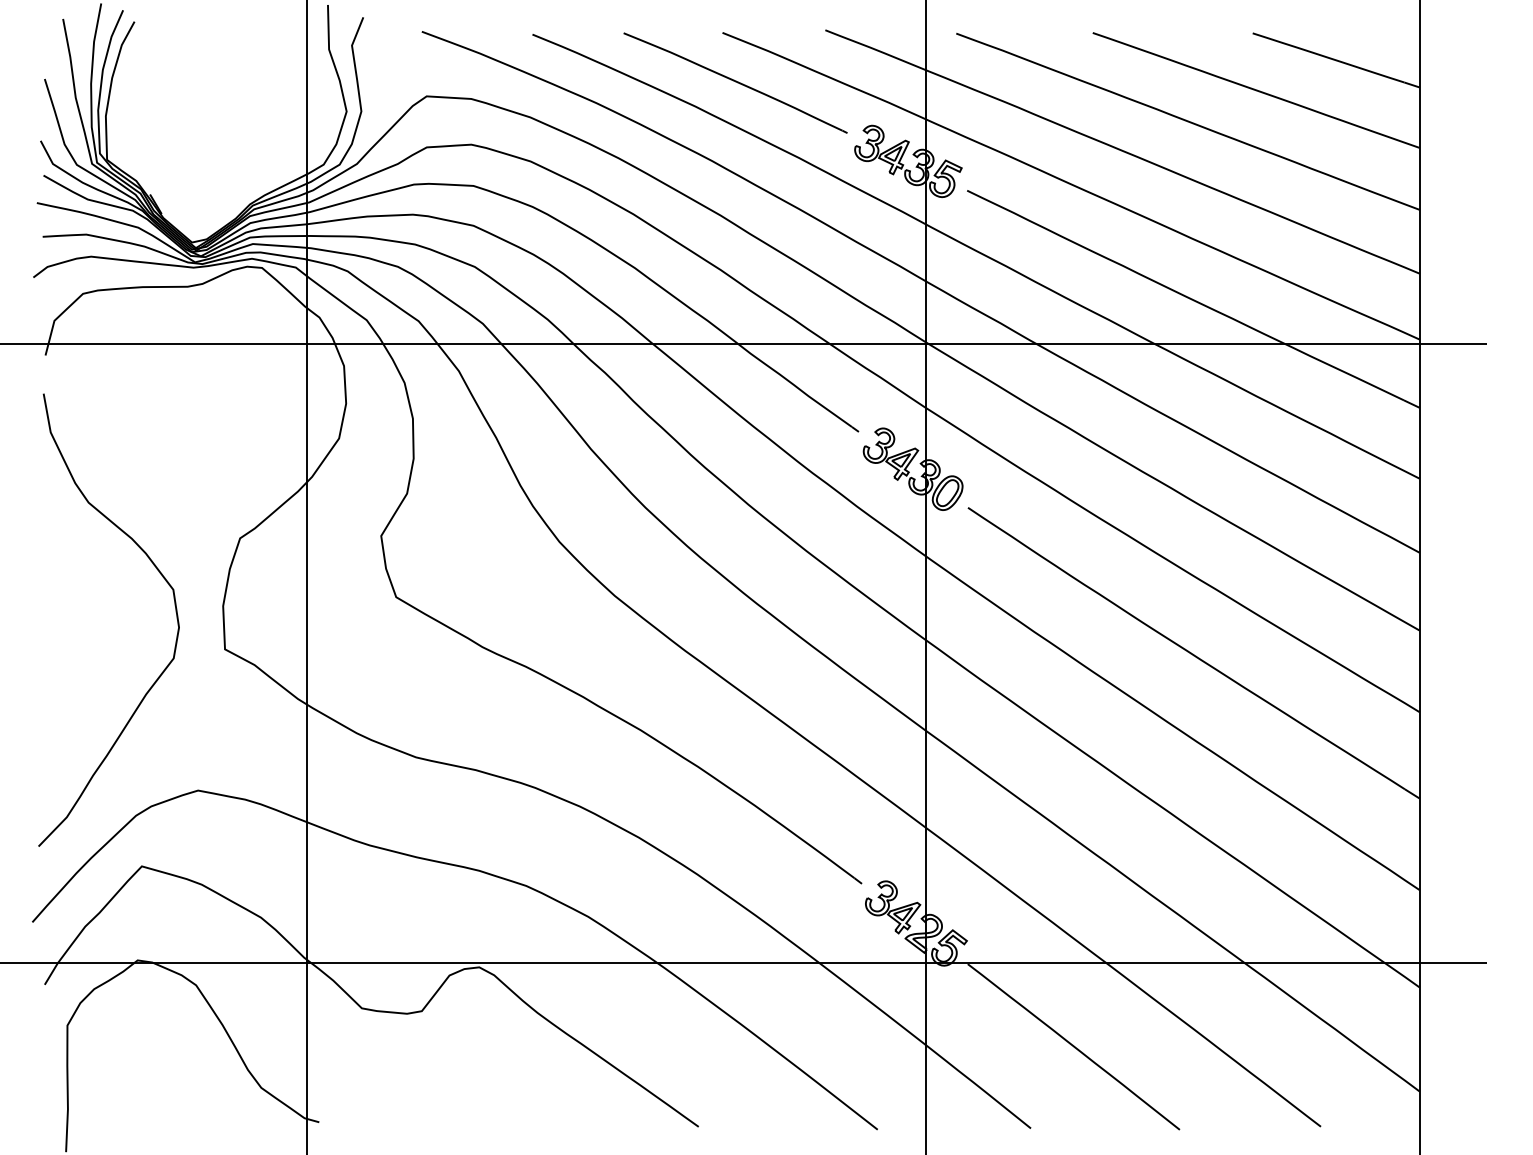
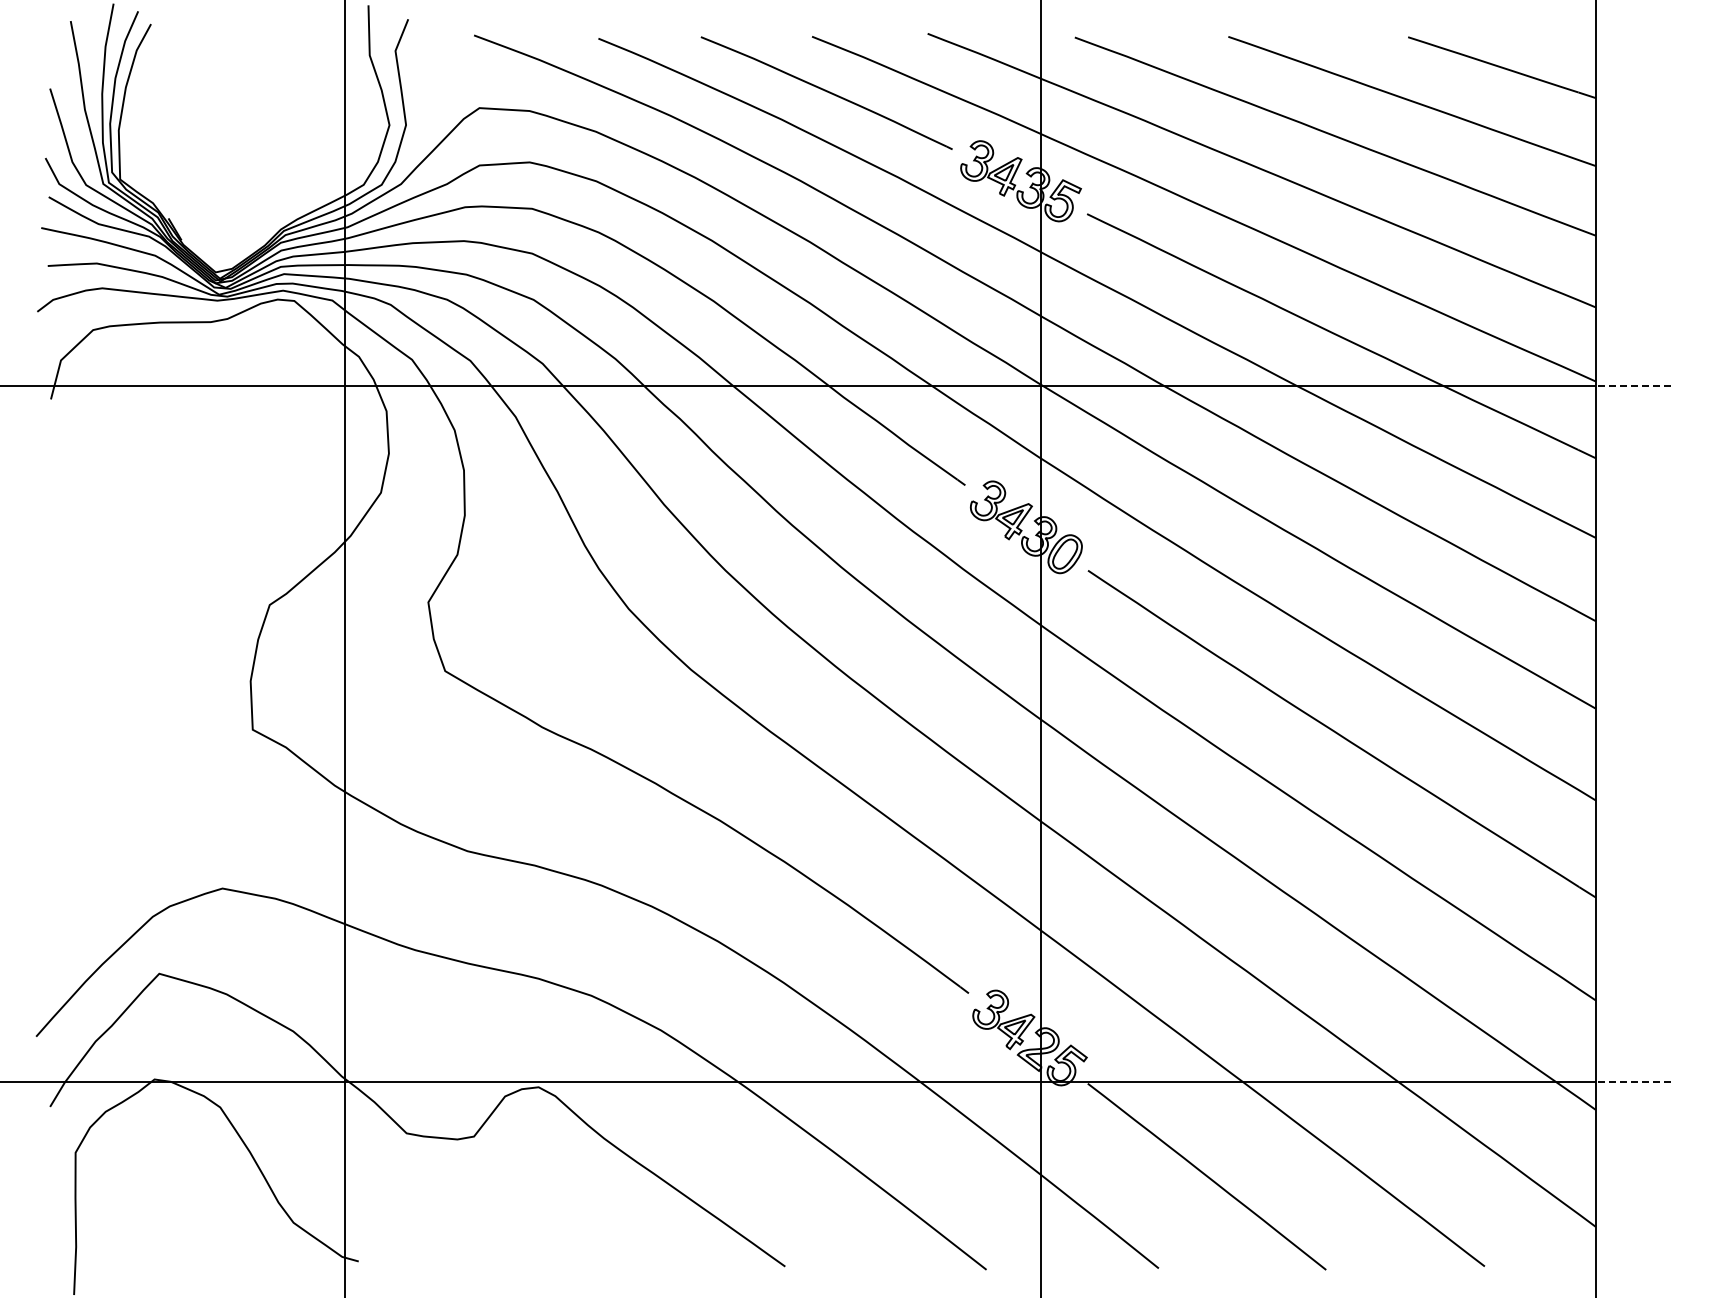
line: (1453, 344) -> (1633, 386), solid -> dashed
curve: (174, 608) -> (196, 683), removed
line: (1453, 963) -> (1633, 1082), solid -> dashed

